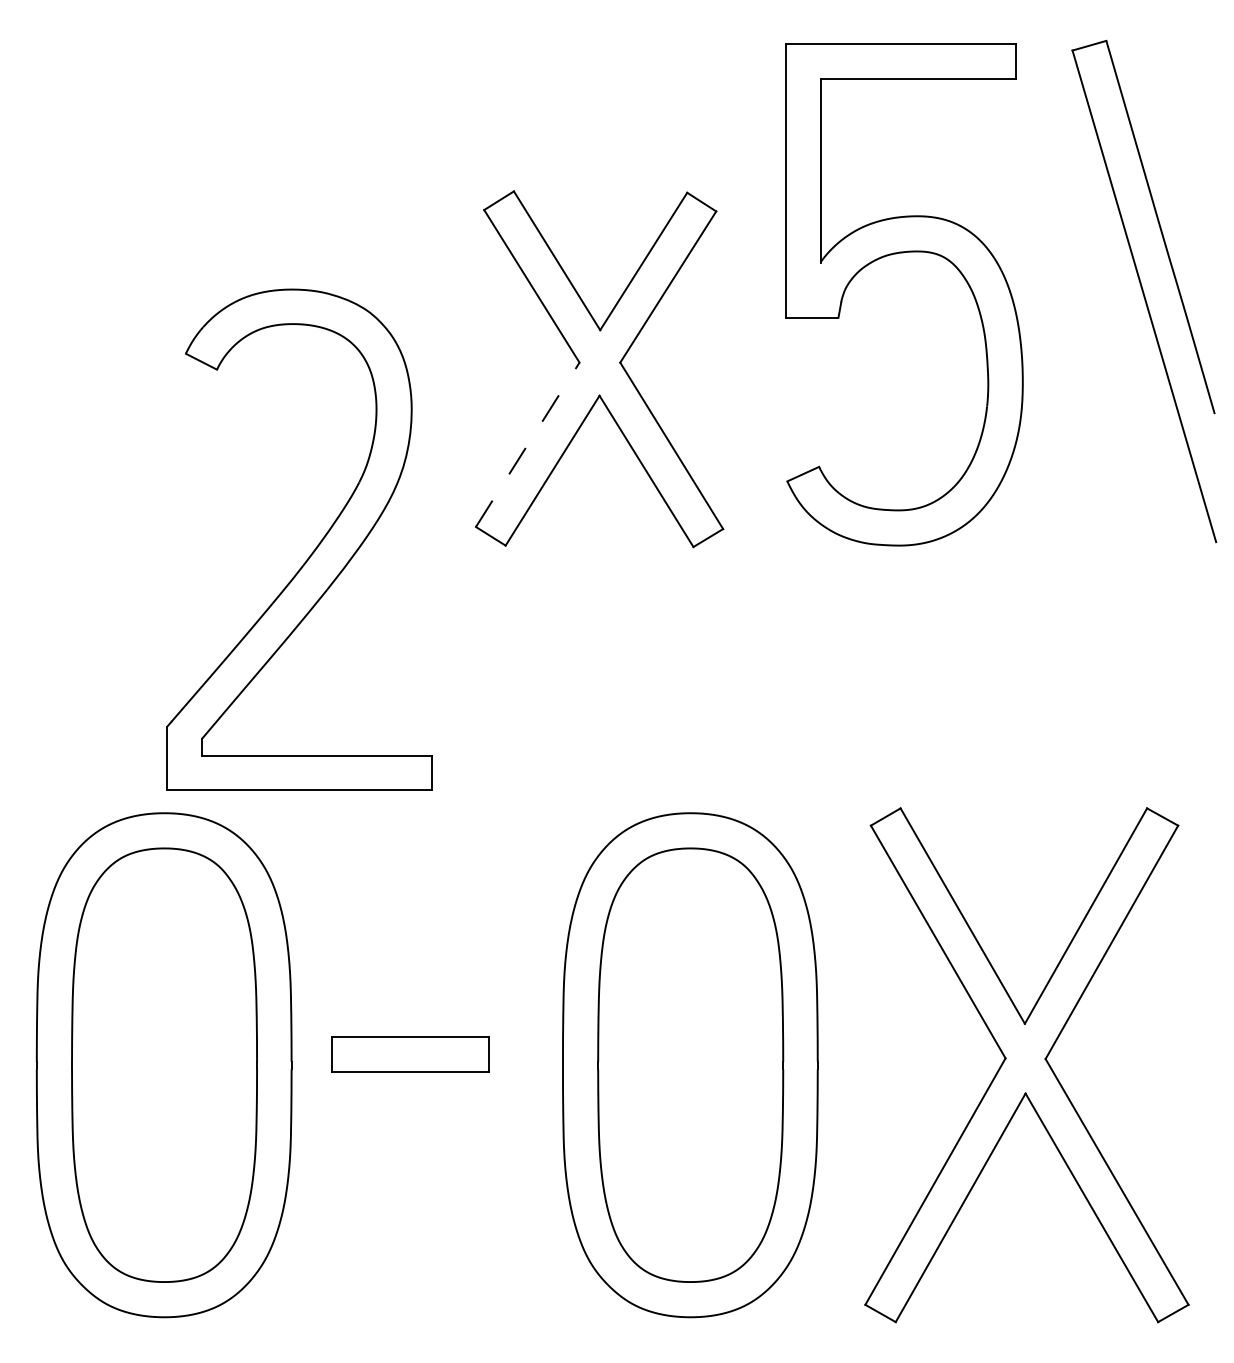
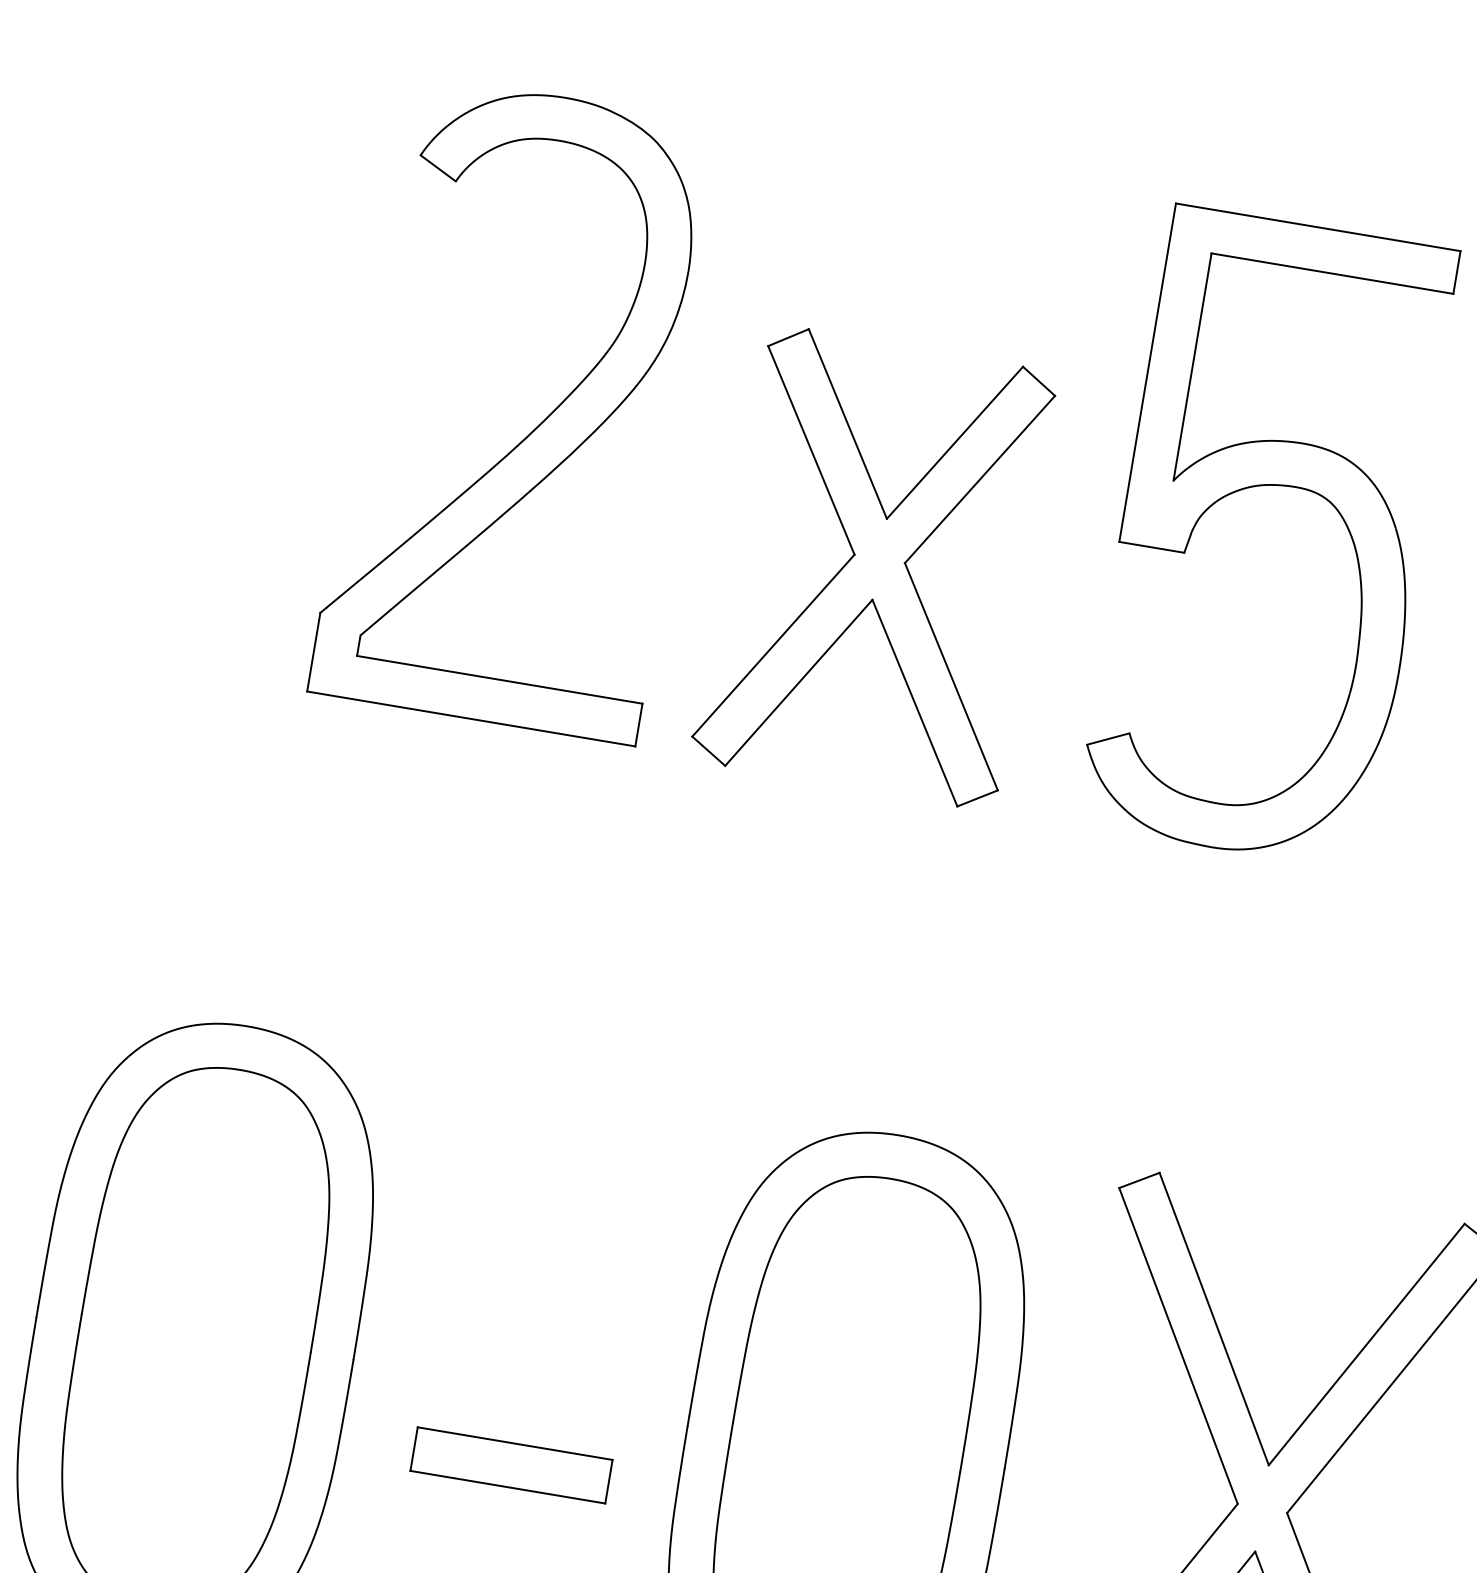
line: (528, 444) -> (774, 645), dashed -> solid
part: (312, 551) -> (536, 426), moved
part: (410, 1054) -> (511, 1465), moved

